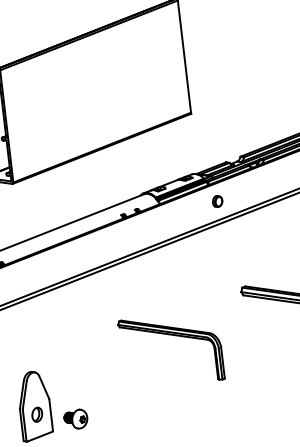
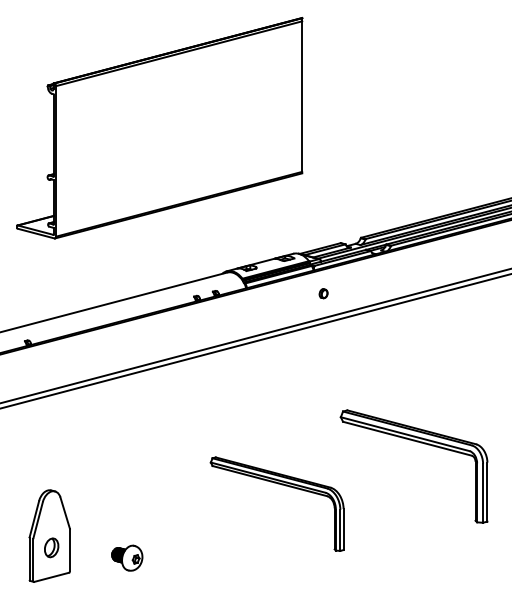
part: (217, 201) -> (323, 293), size x0.62
part: (172, 335) -> (281, 485), moved
part: (76, 418) -> (127, 557), moved

